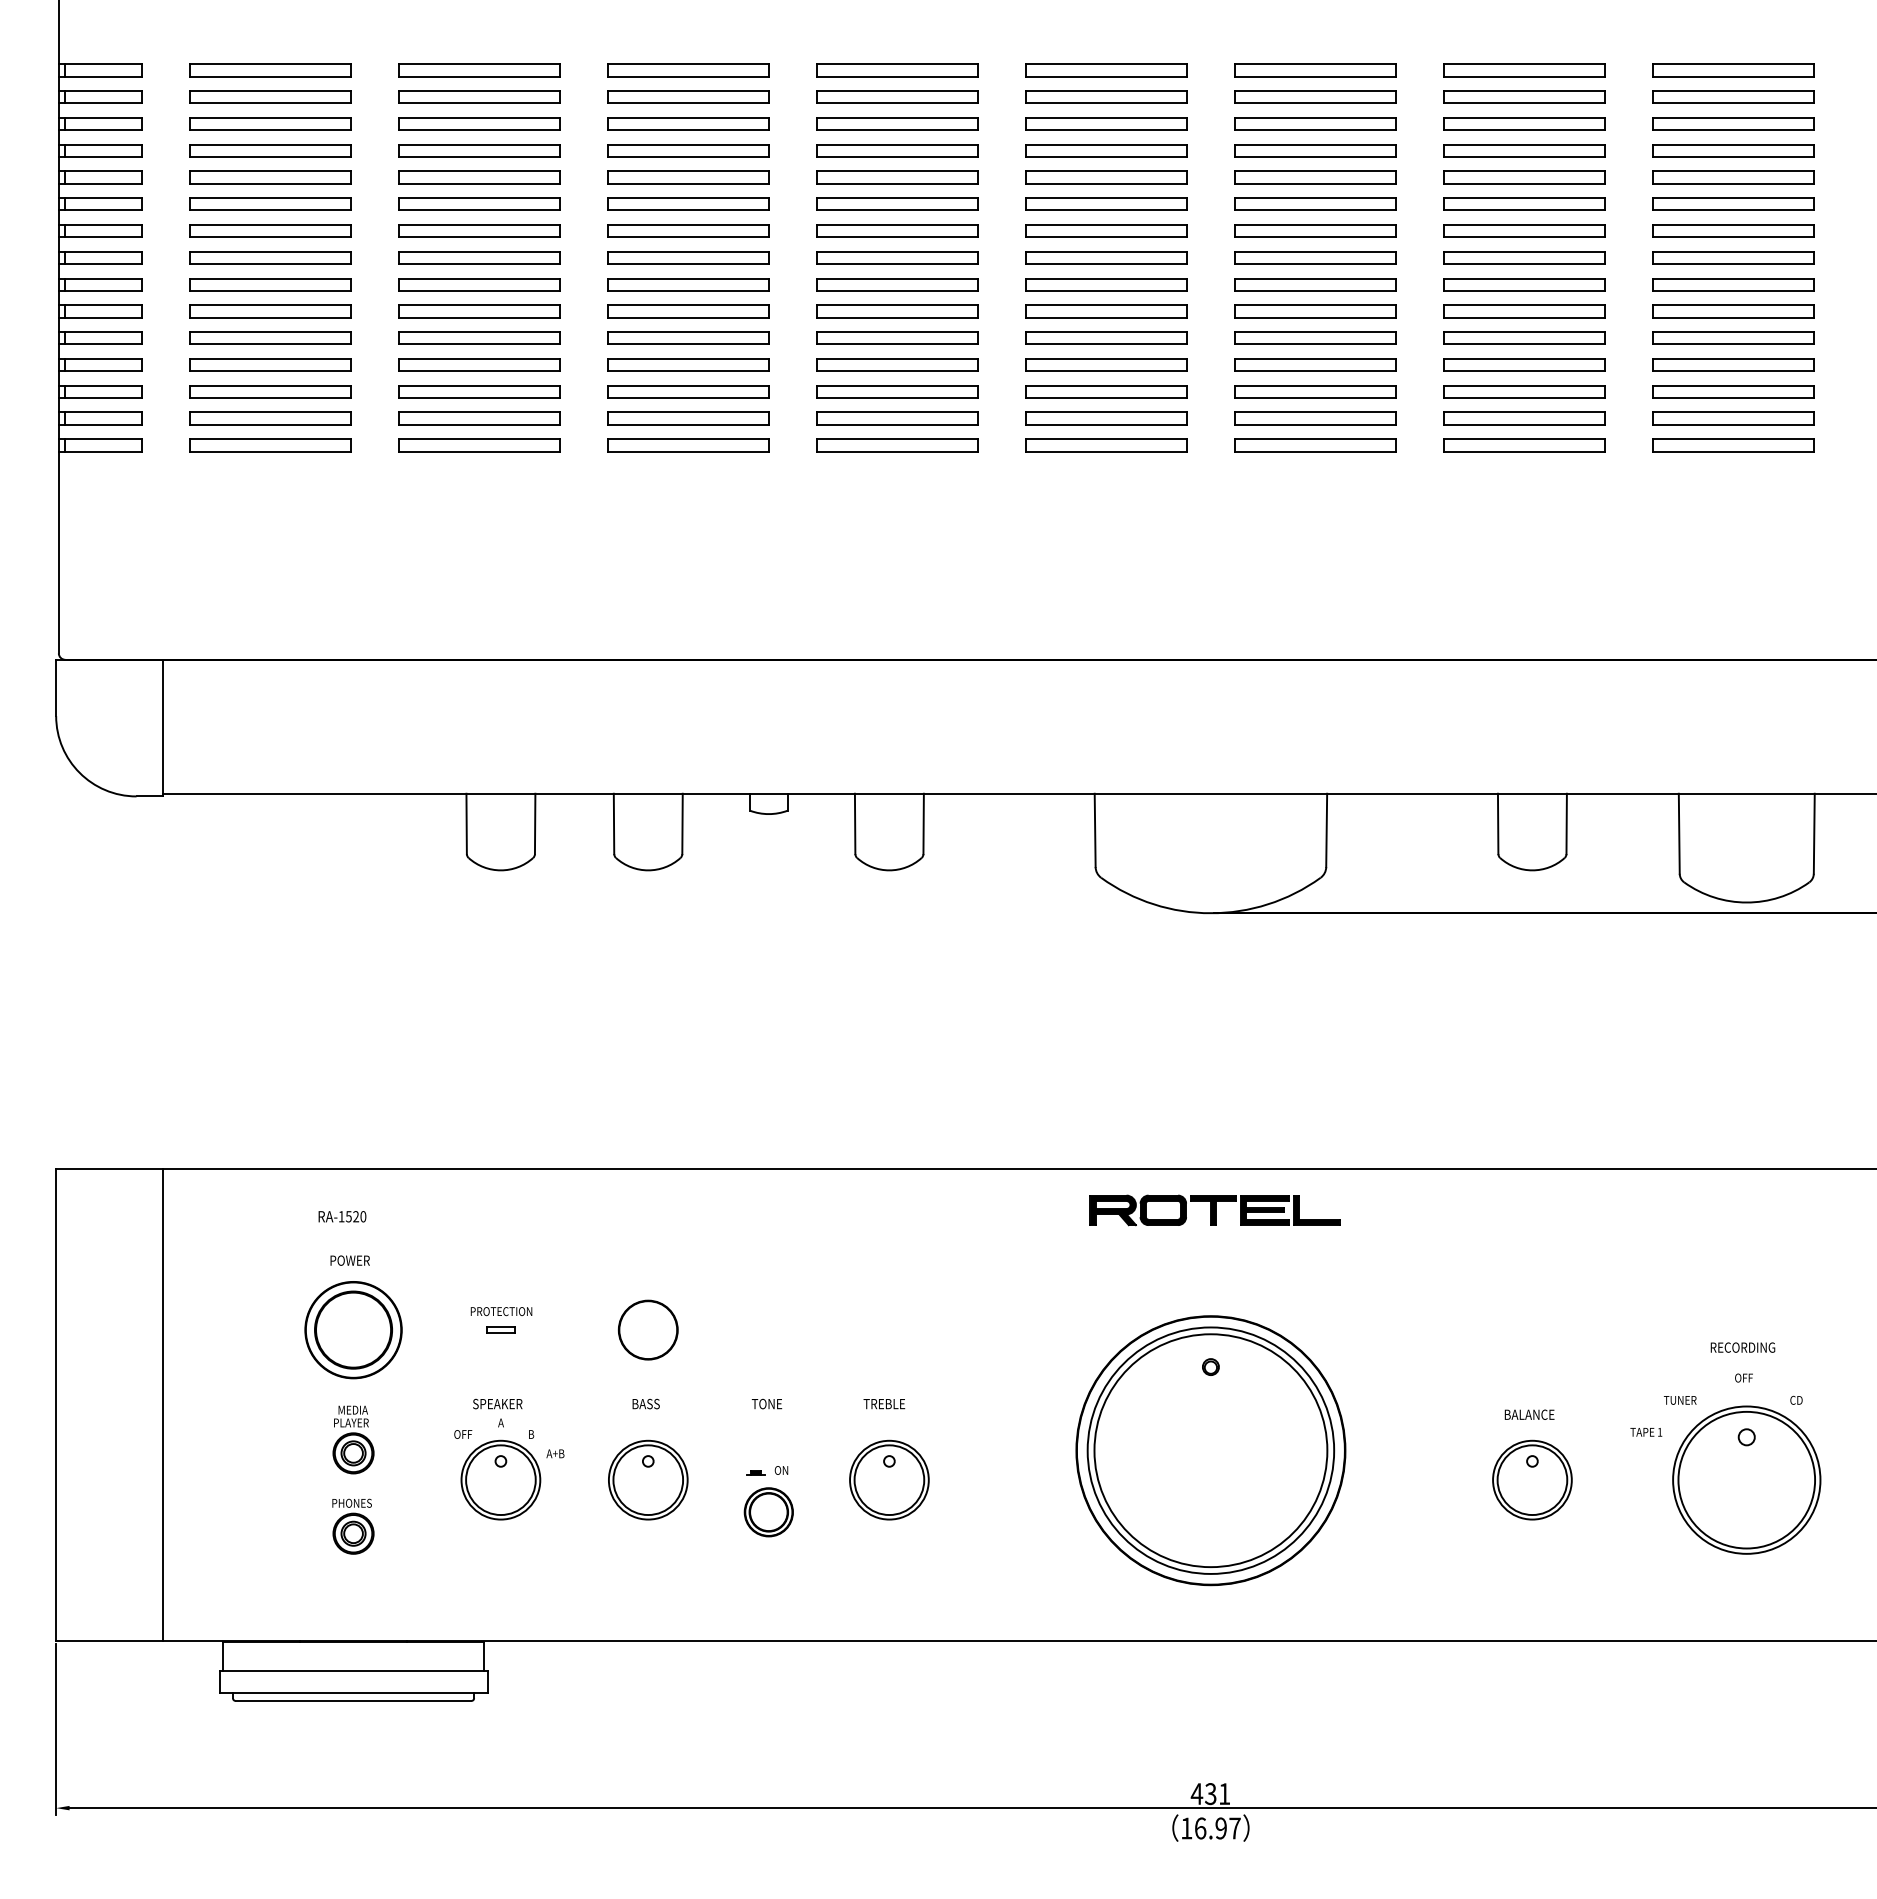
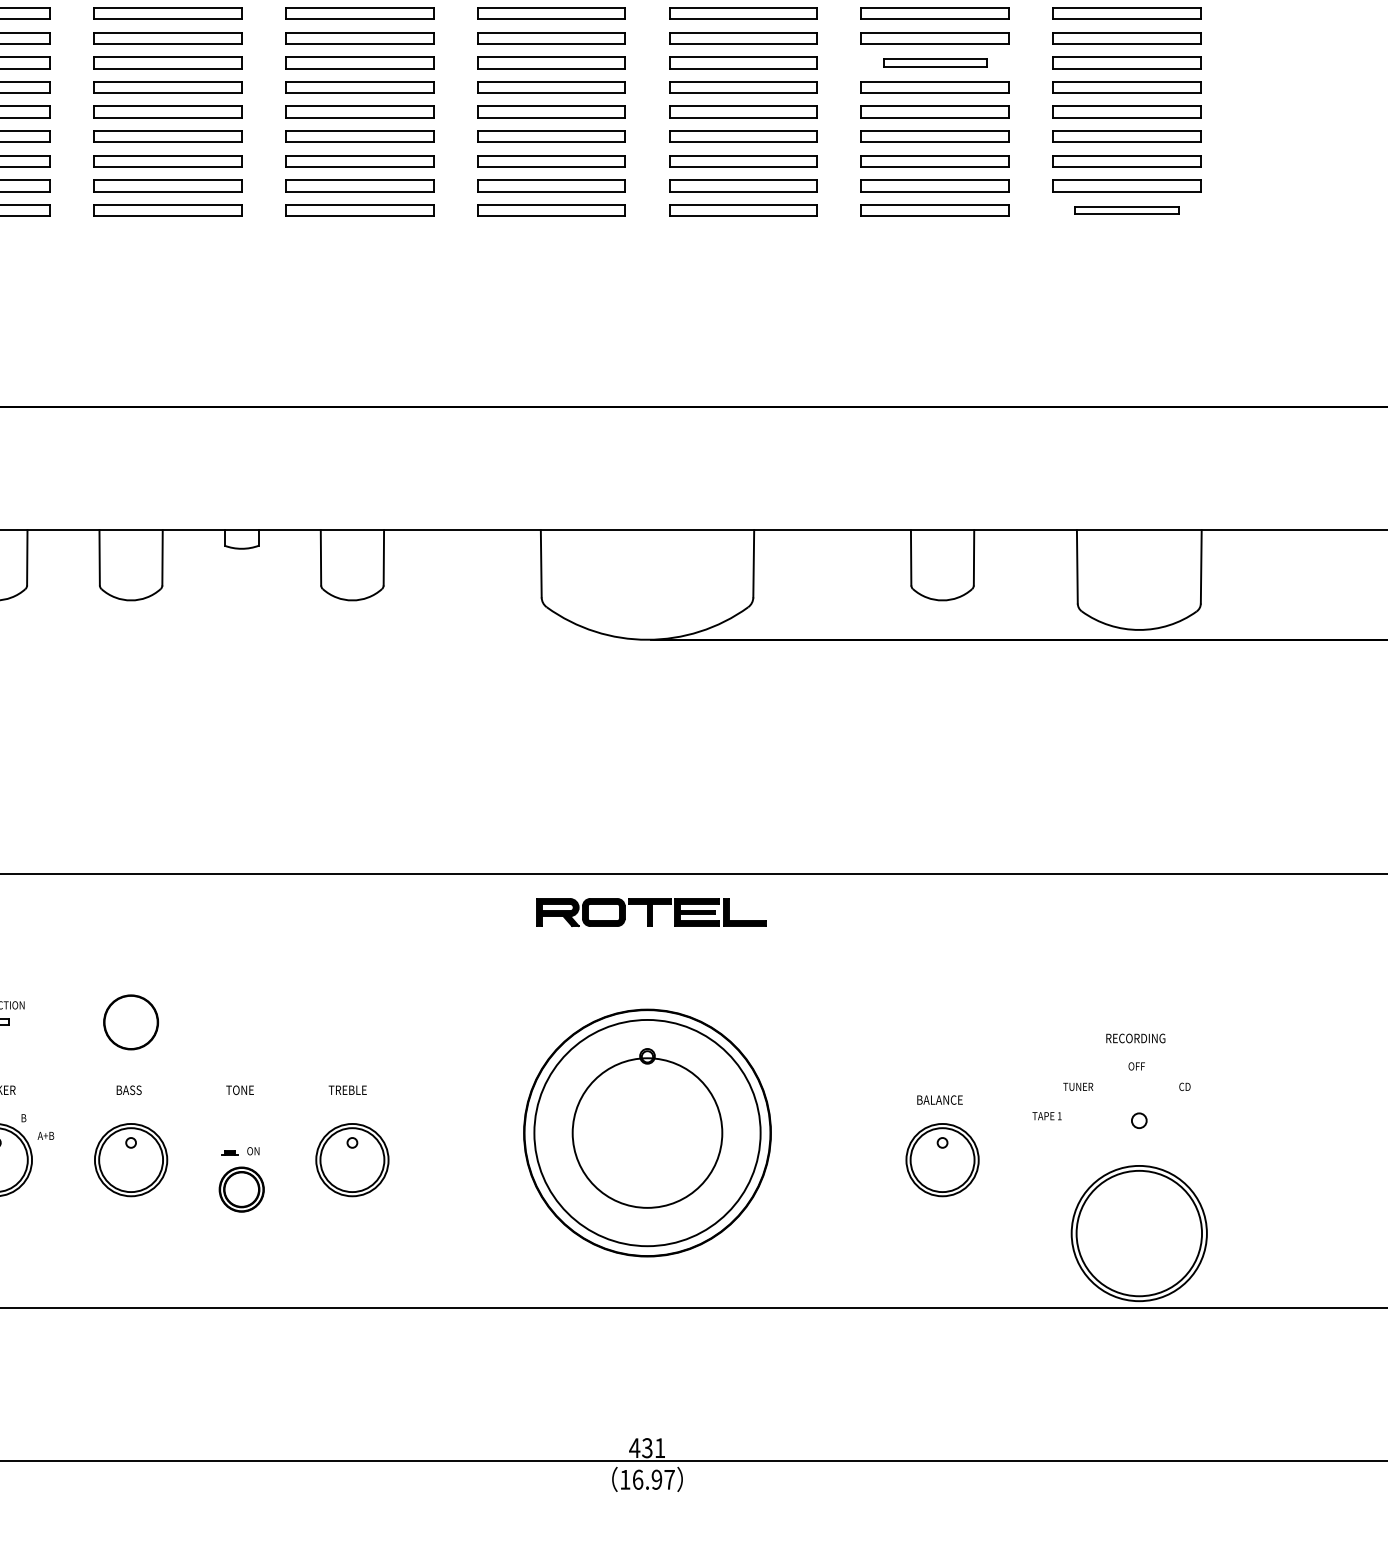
part: (1524, 284) -> (935, 62), size x0.7
part: (1733, 445) -> (1127, 210), size x0.7
circle: (1210, 1450) -> (647, 1132), size x0.7
part: (1746, 1479) -> (1139, 1232), moved

